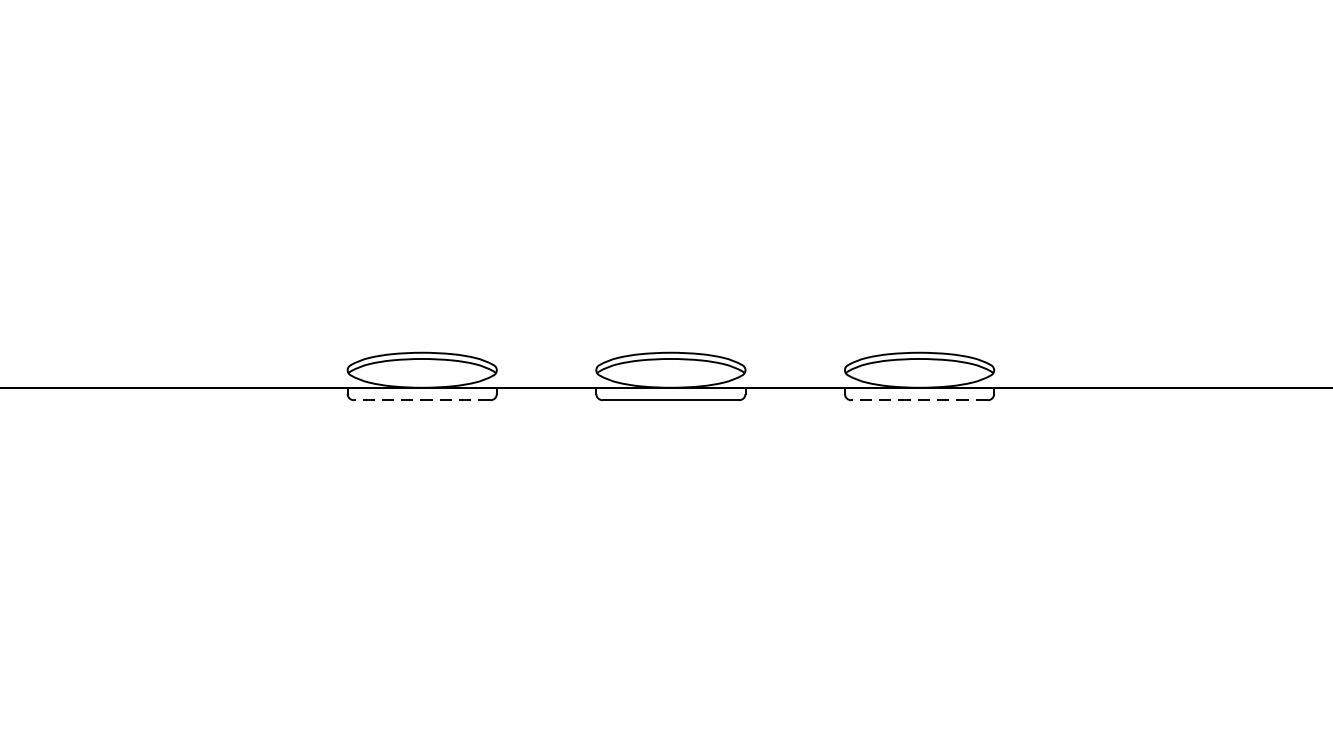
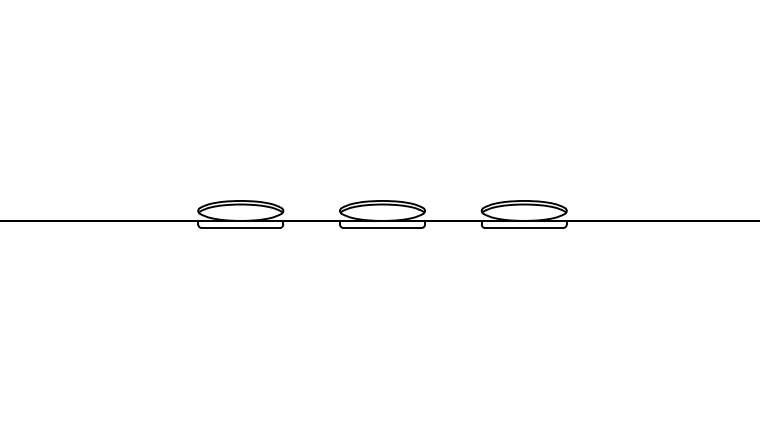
line: (421, 401) -> (240, 228), dashed -> solid
line: (919, 401) -> (524, 228), dashed -> solid

